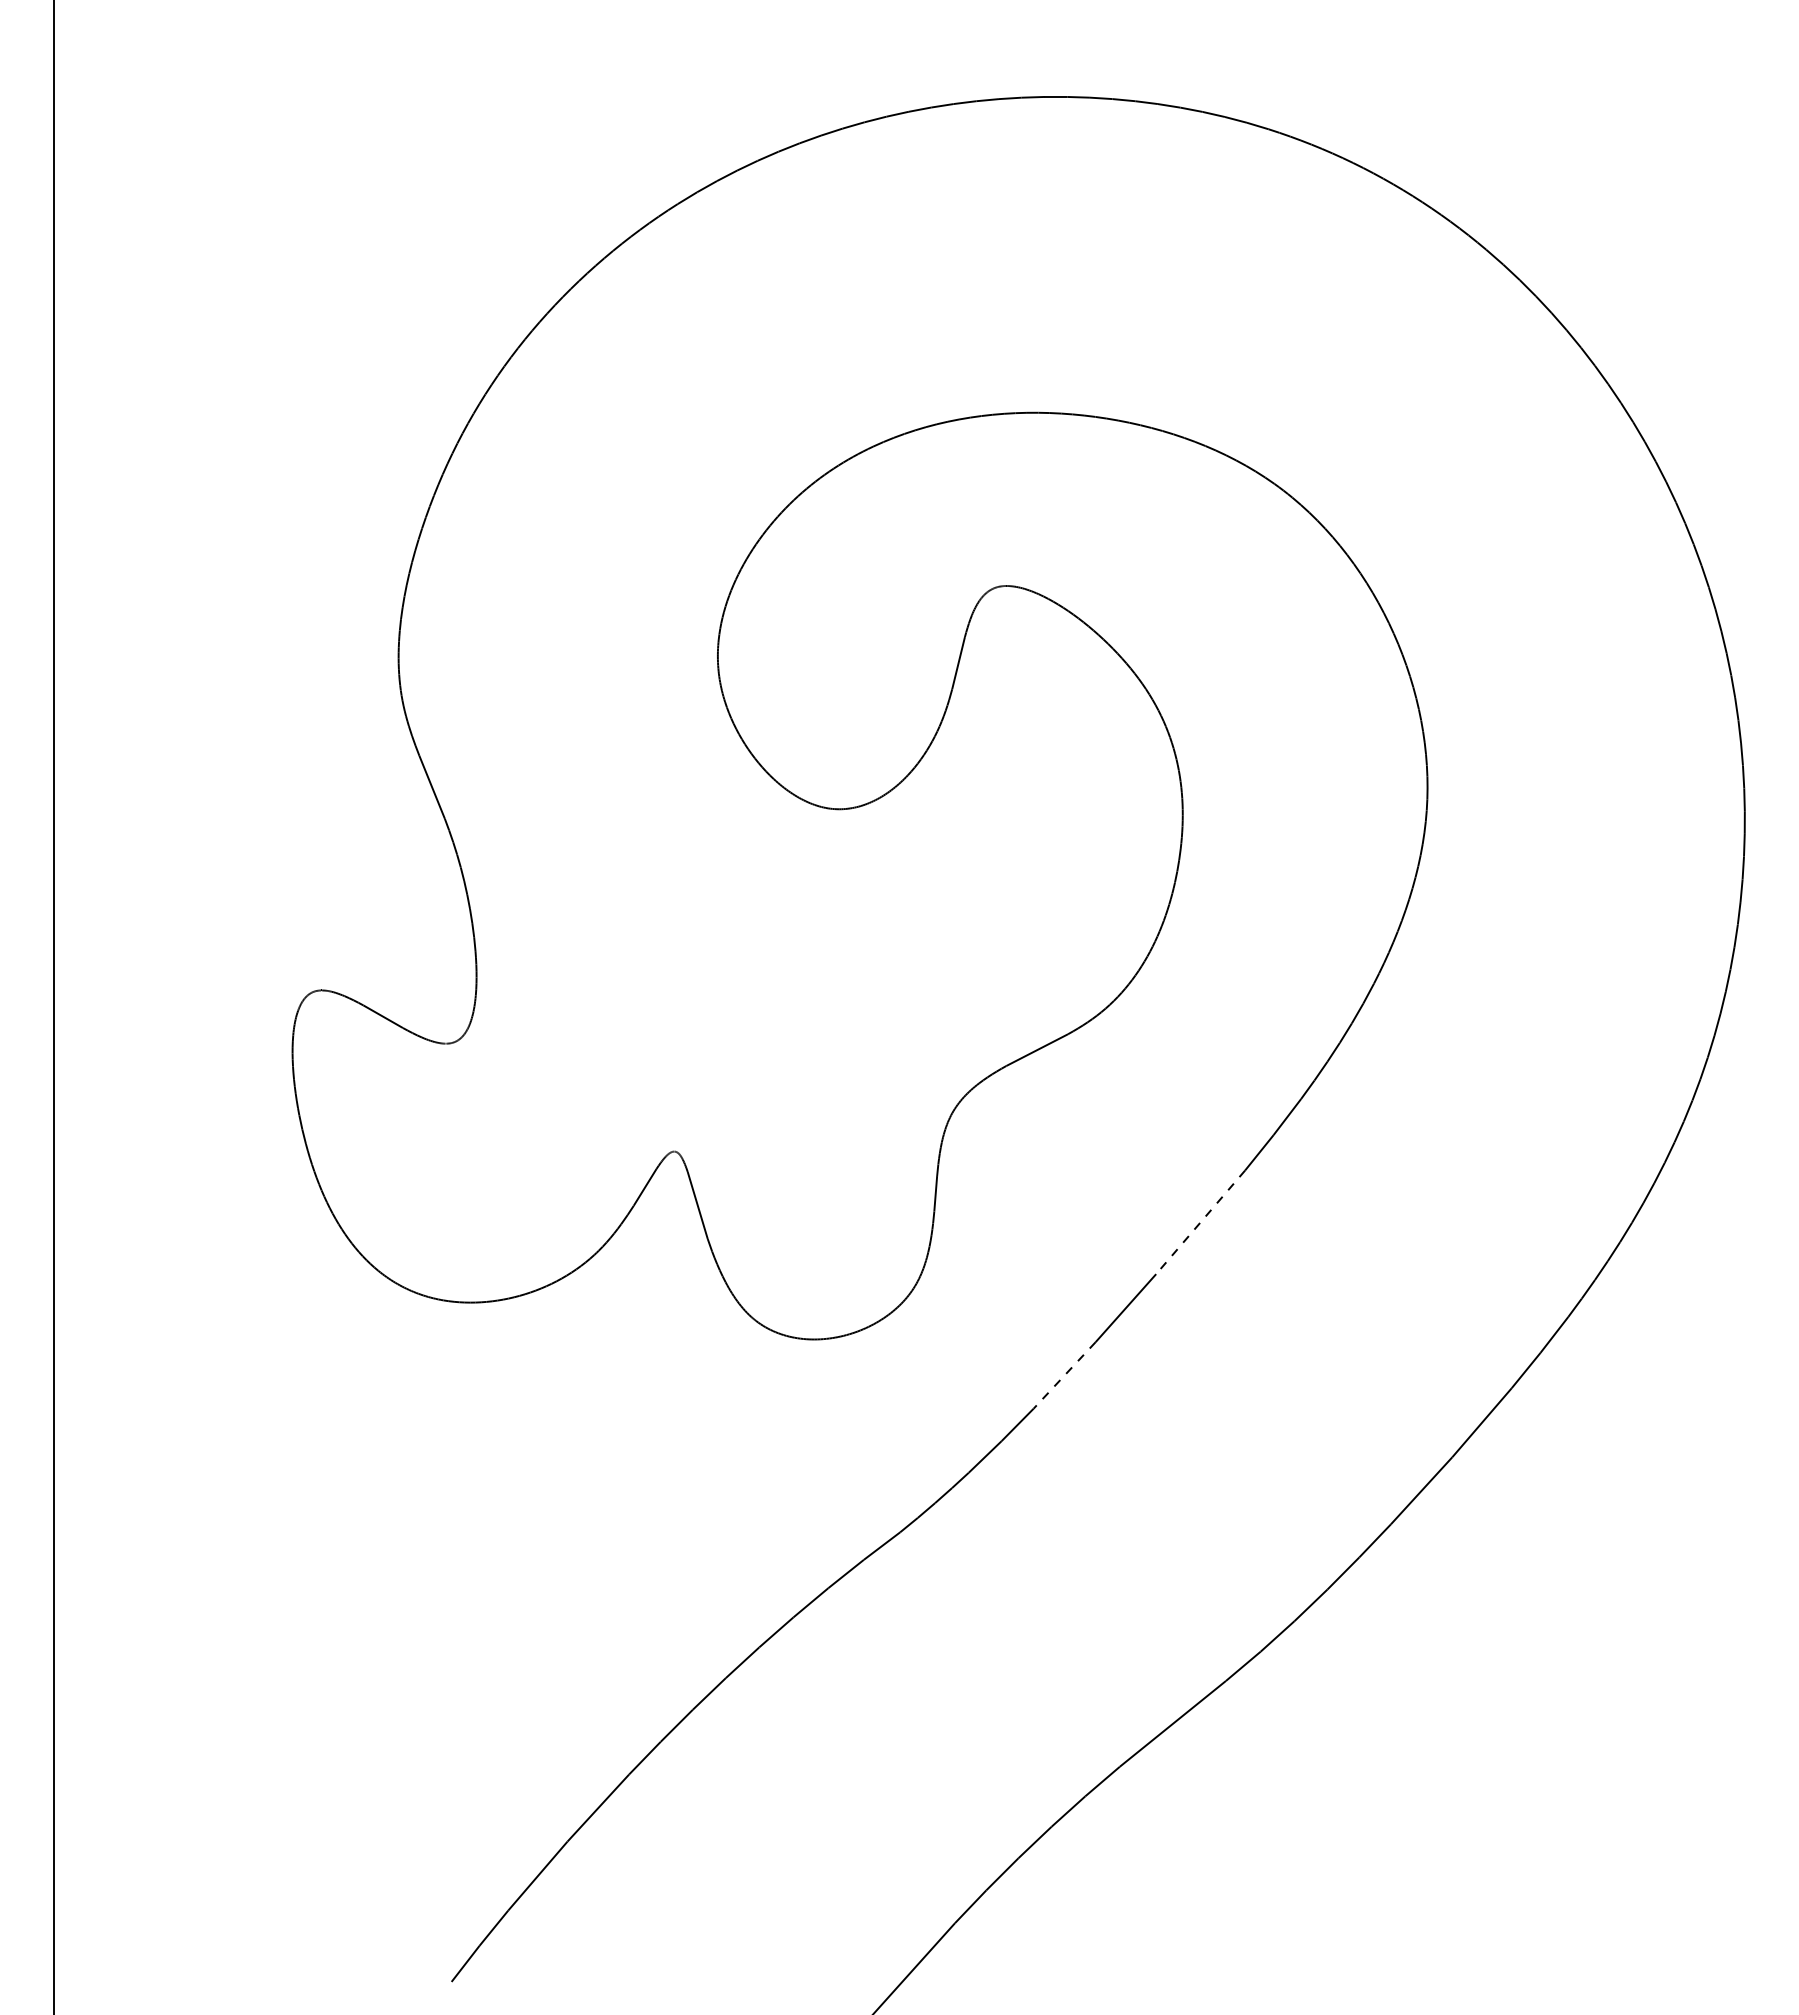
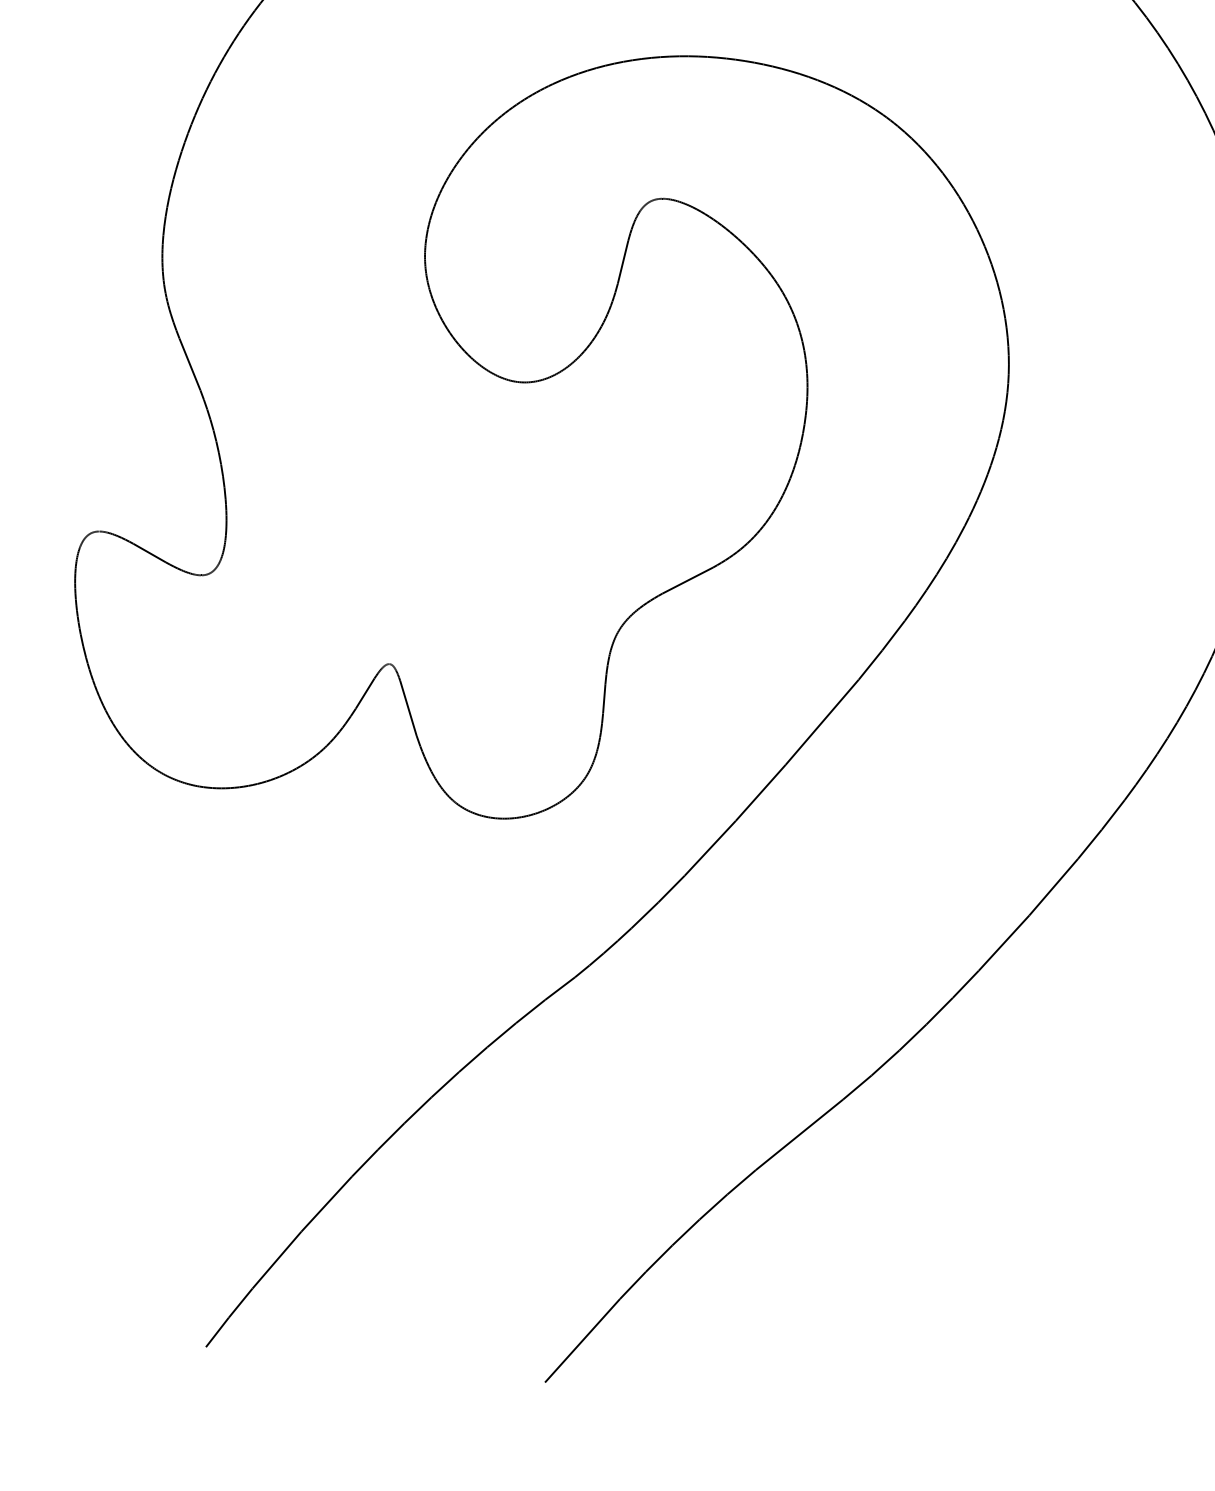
line: (1200, 1222) -> (822, 722), dashed -> solid
line: (1064, 1375) -> (710, 848), dashed -> solid

